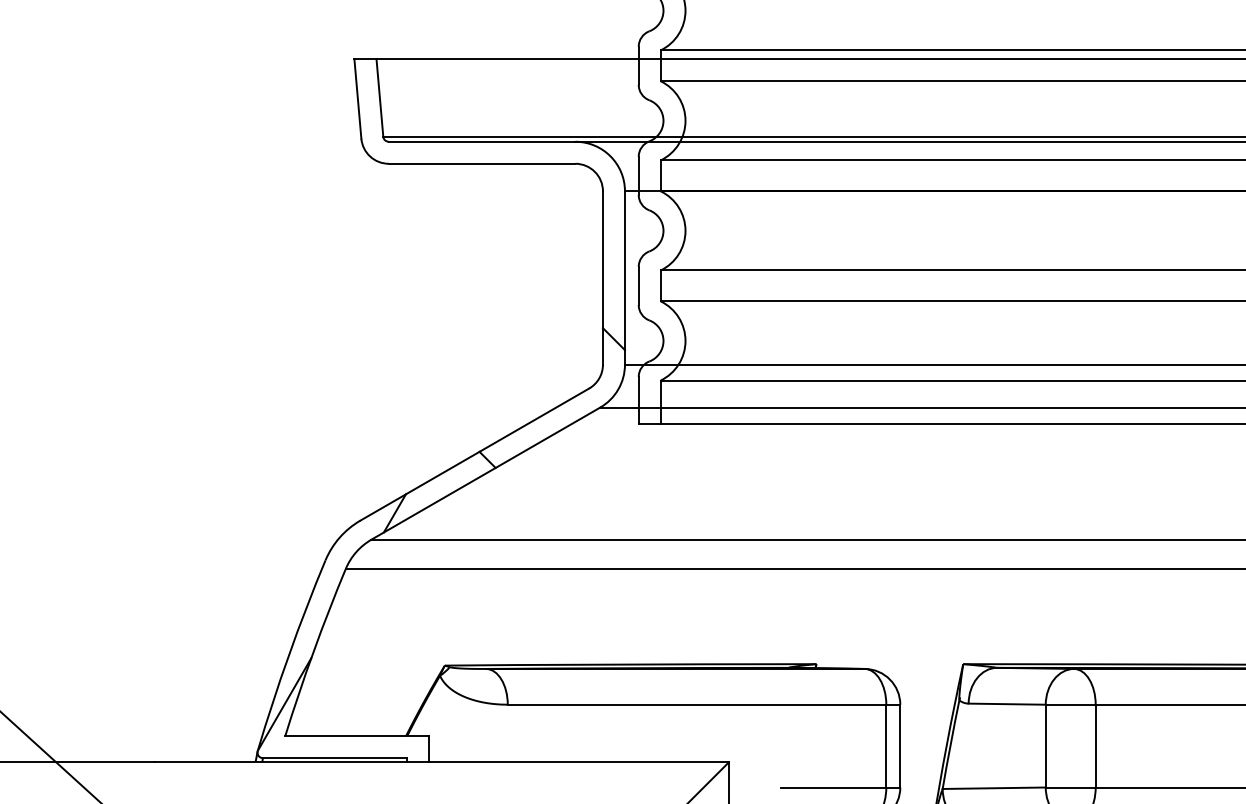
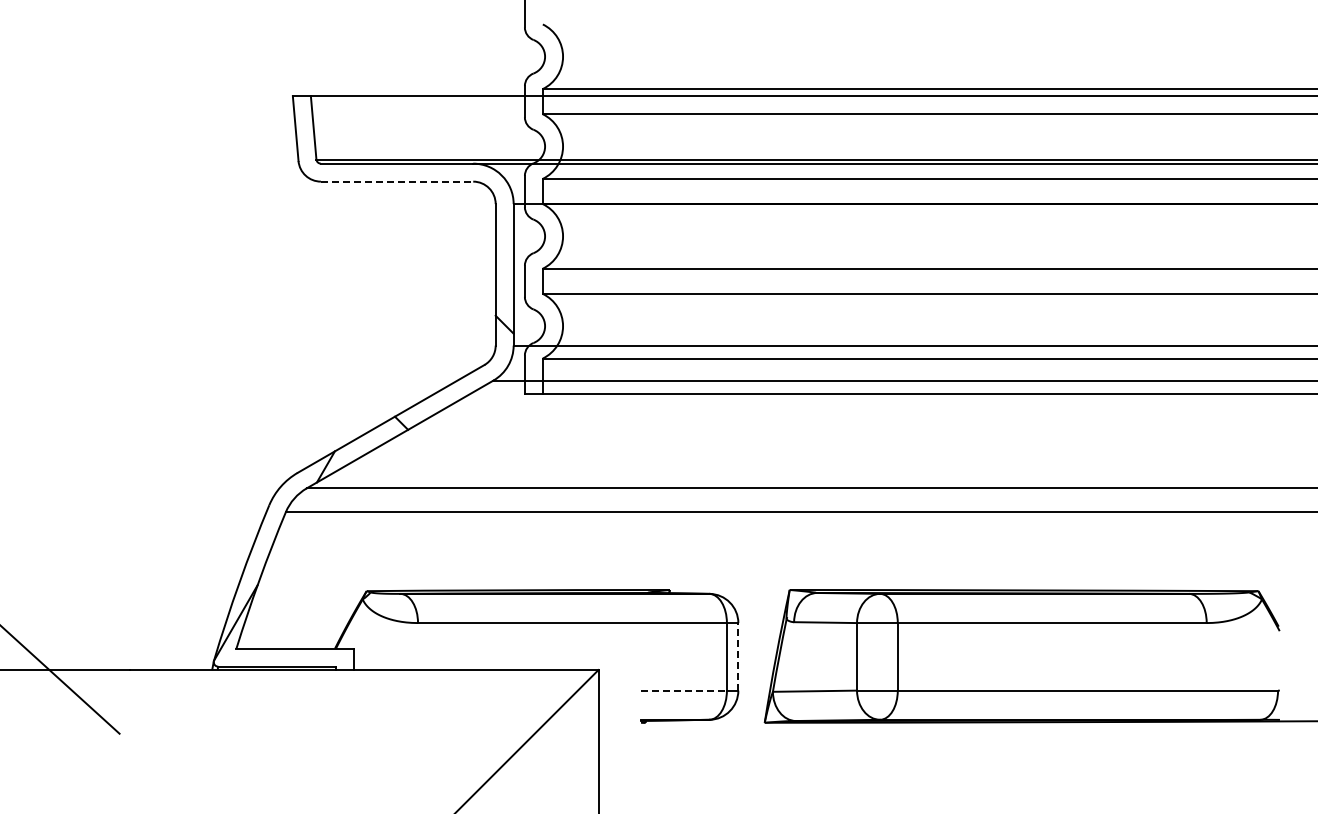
line: (482, 163) -> (397, 181), solid -> dashed
line: (900, 745) -> (738, 656), solid -> dashed
line: (834, 787) -> (684, 690), solid -> dashed

